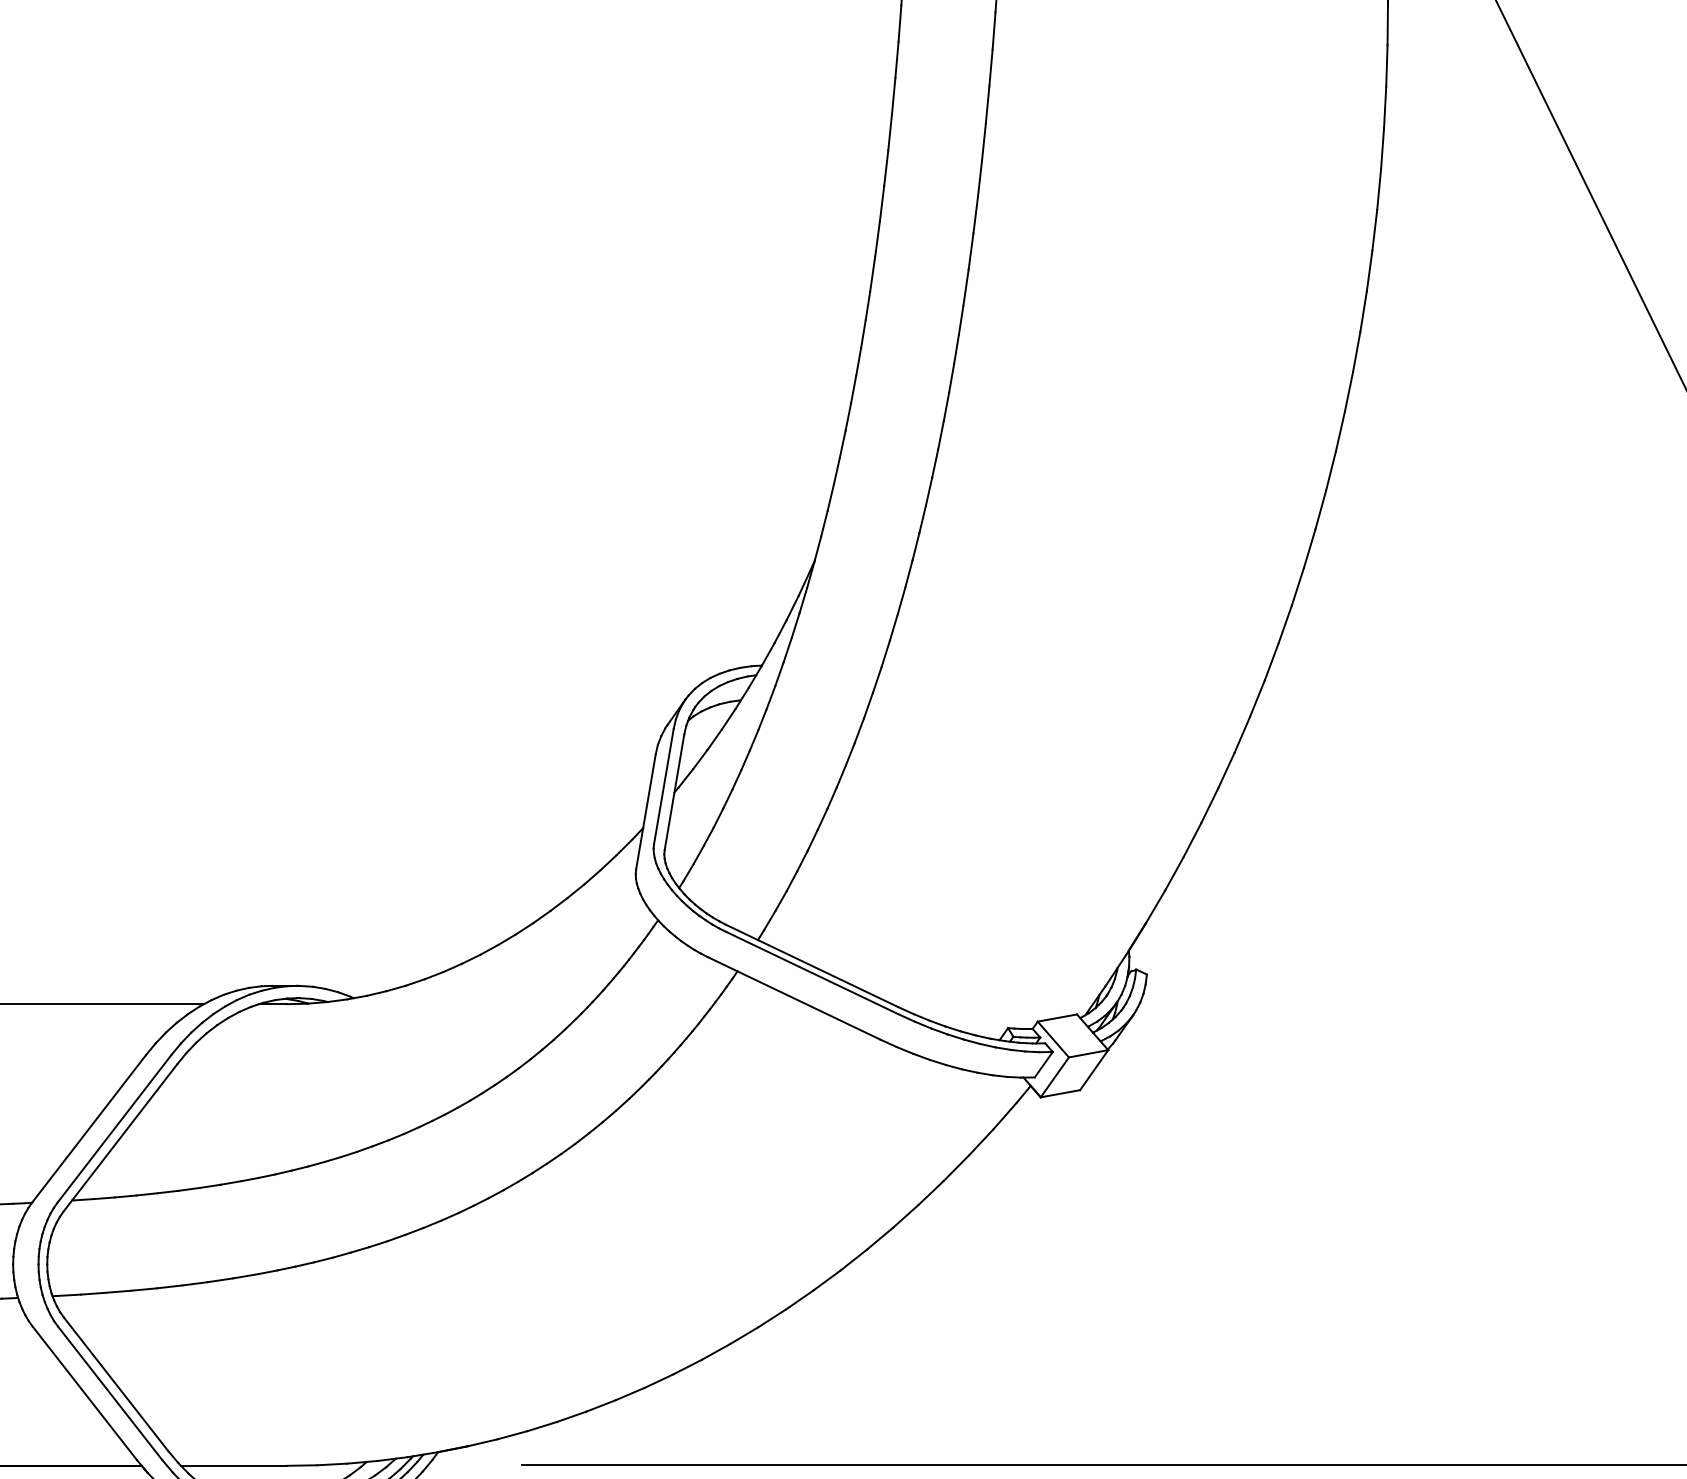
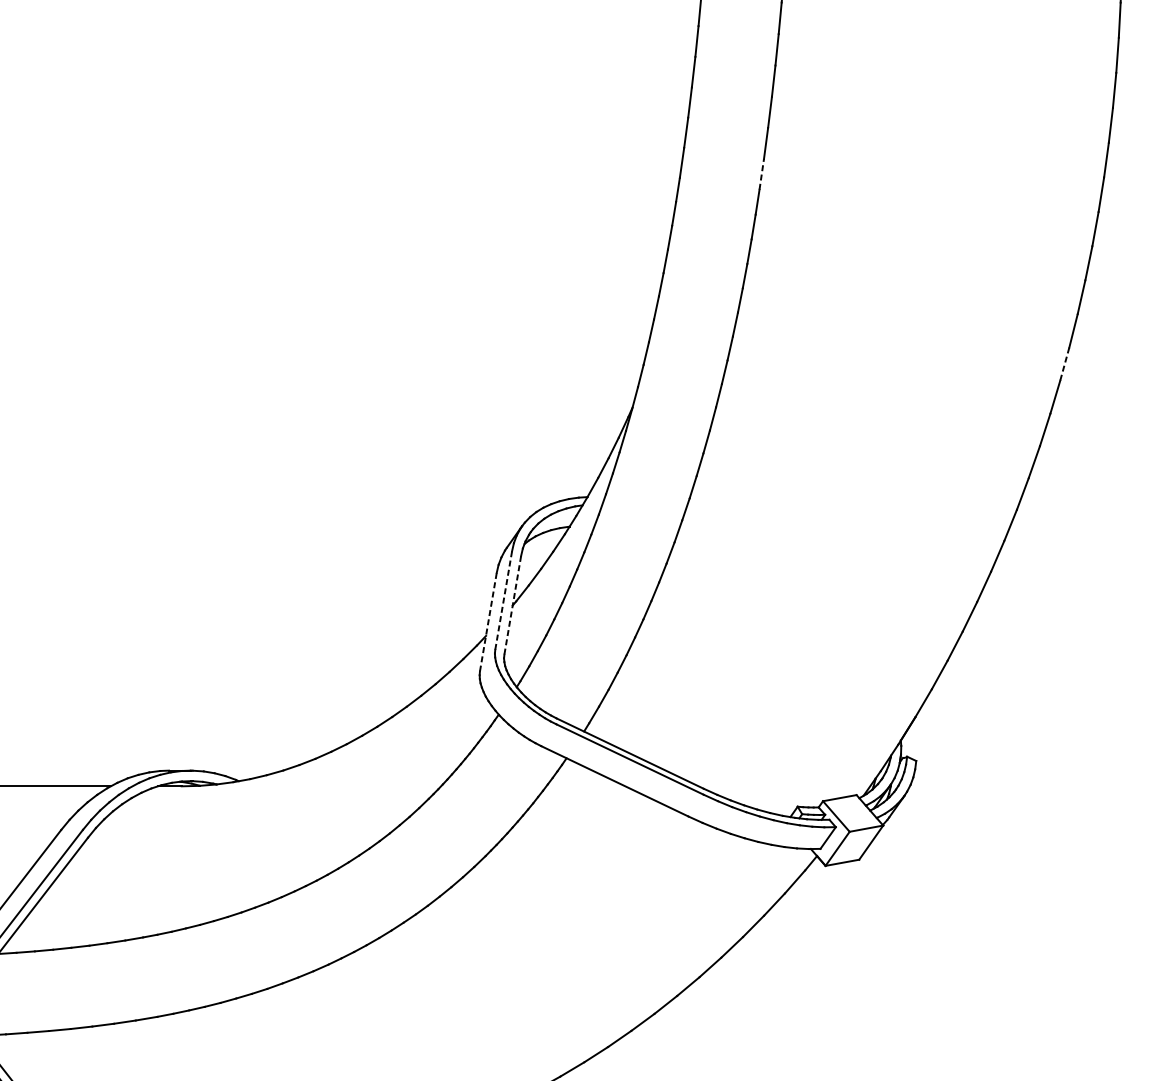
line: (966, 287) -> (762, 174), solid -> dashed
line: (1320, 510) -> (1064, 364), solid -> dashed
line: (663, 786) -> (503, 600), solid -> dashed
line: (674, 792) -> (512, 605), solid -> dashed
line: (645, 812) -> (488, 622), solid -> dashed

